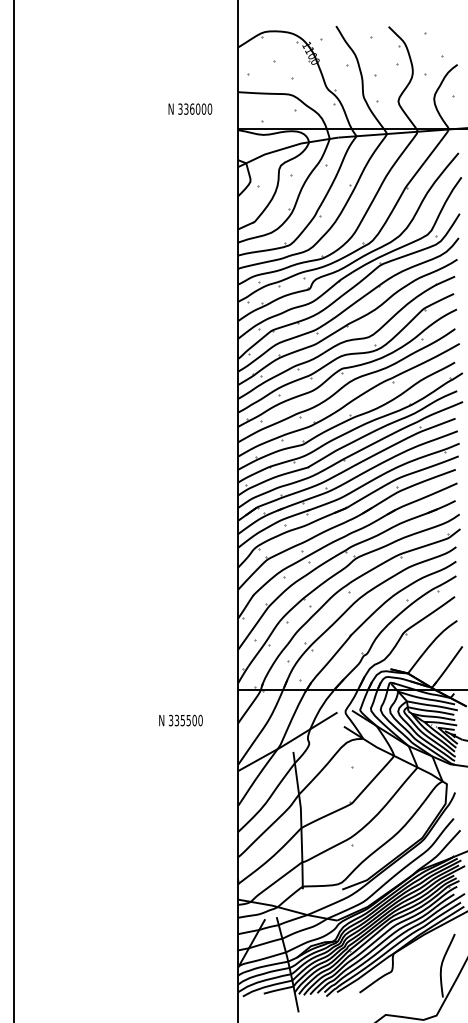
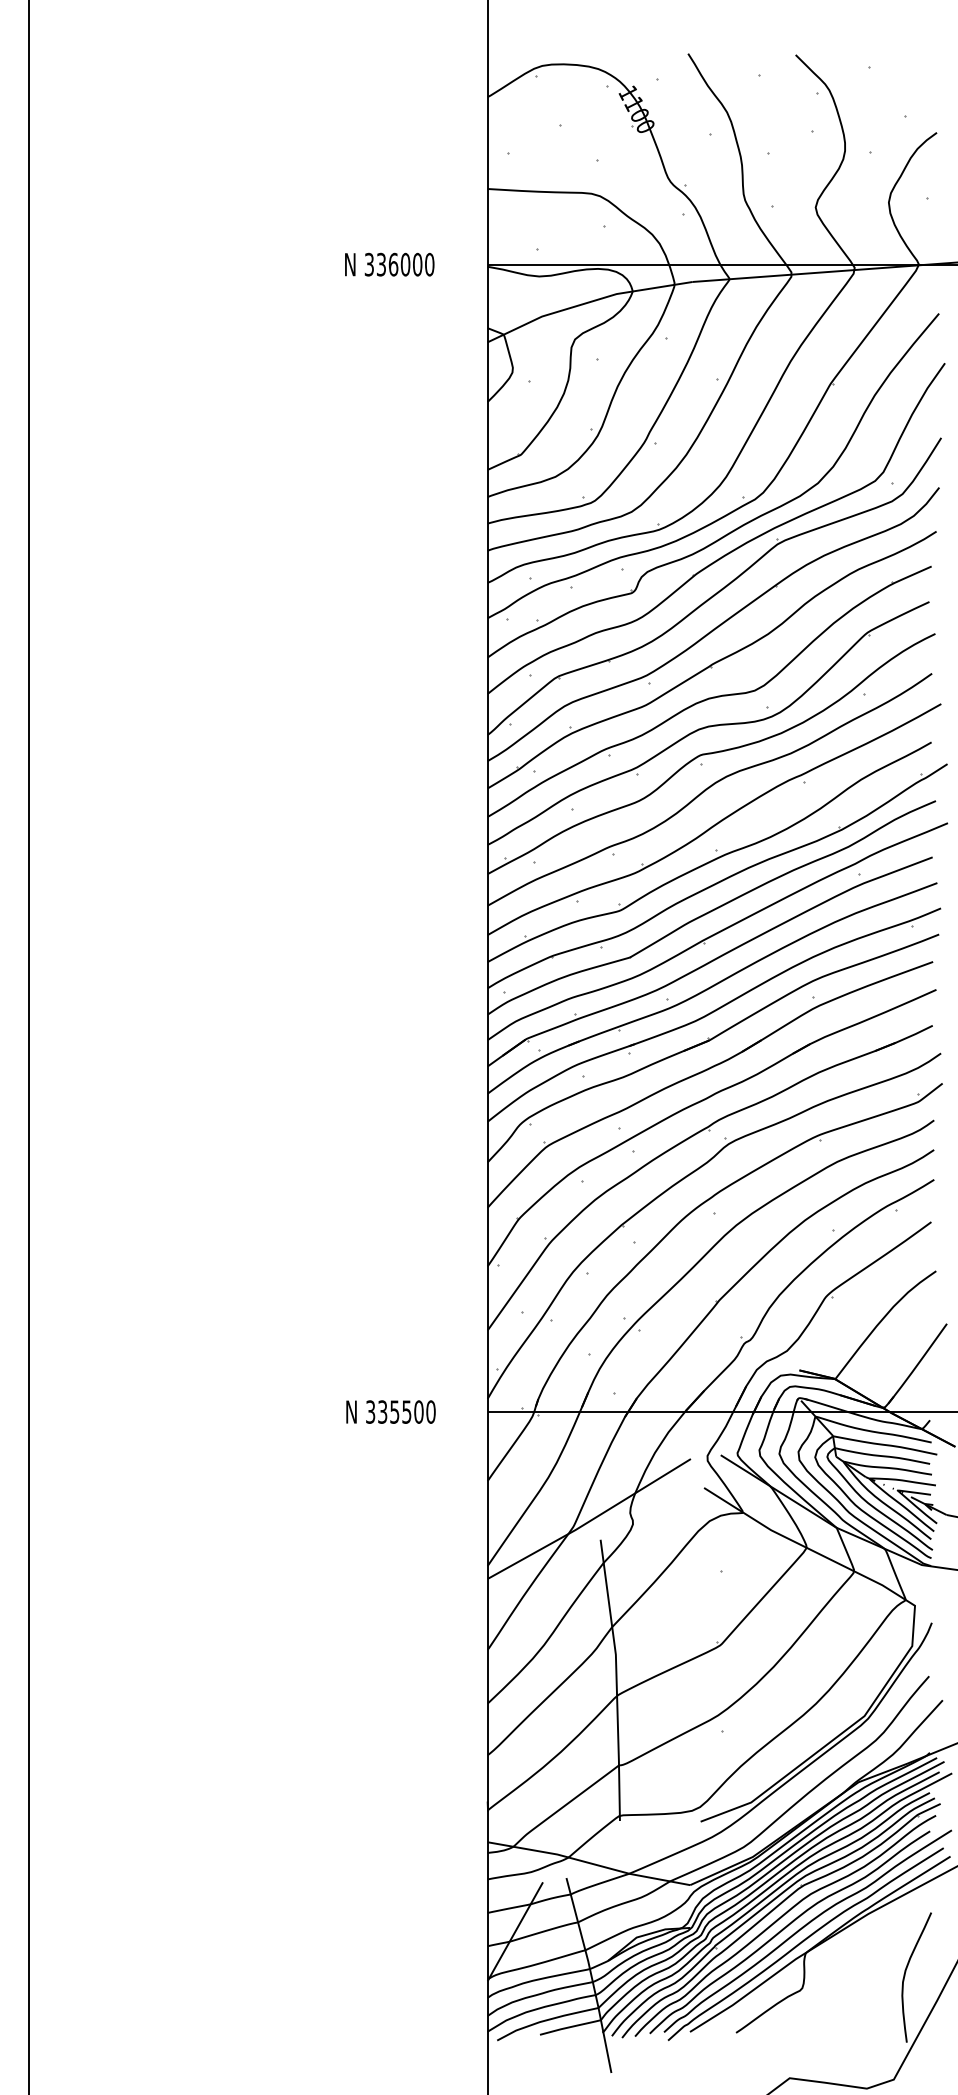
text: (190, 108) -> (389, 263), moved
text: (180, 720) -> (389, 1411), moved

